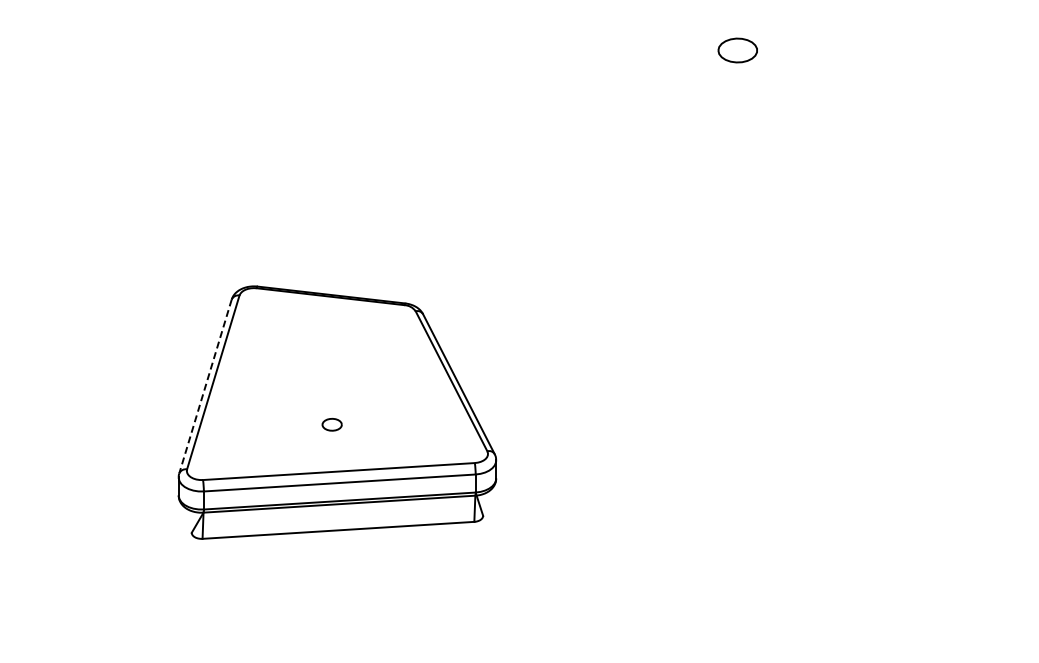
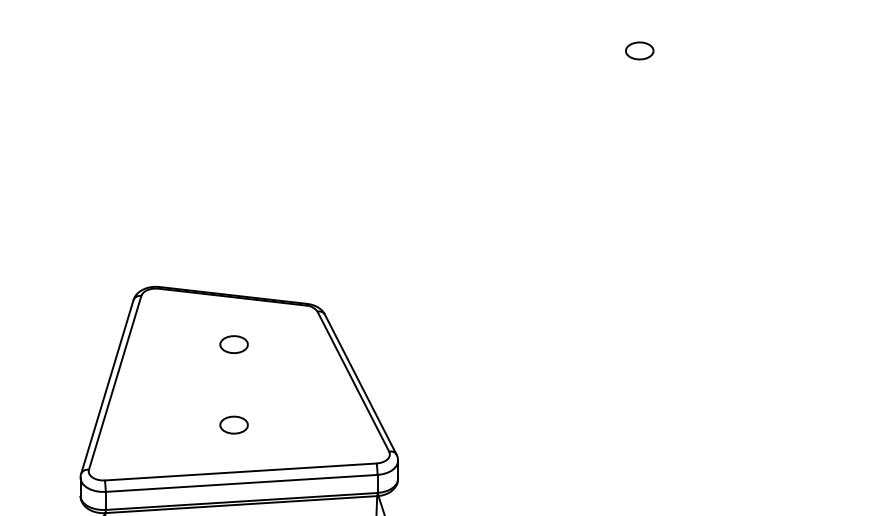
part: (737, 50) -> (639, 50), size x0.71
part: (331, 343) -> (233, 343), added
line: (205, 386) -> (107, 386), dashed -> solid
part: (331, 424) -> (233, 424), size x1.43

